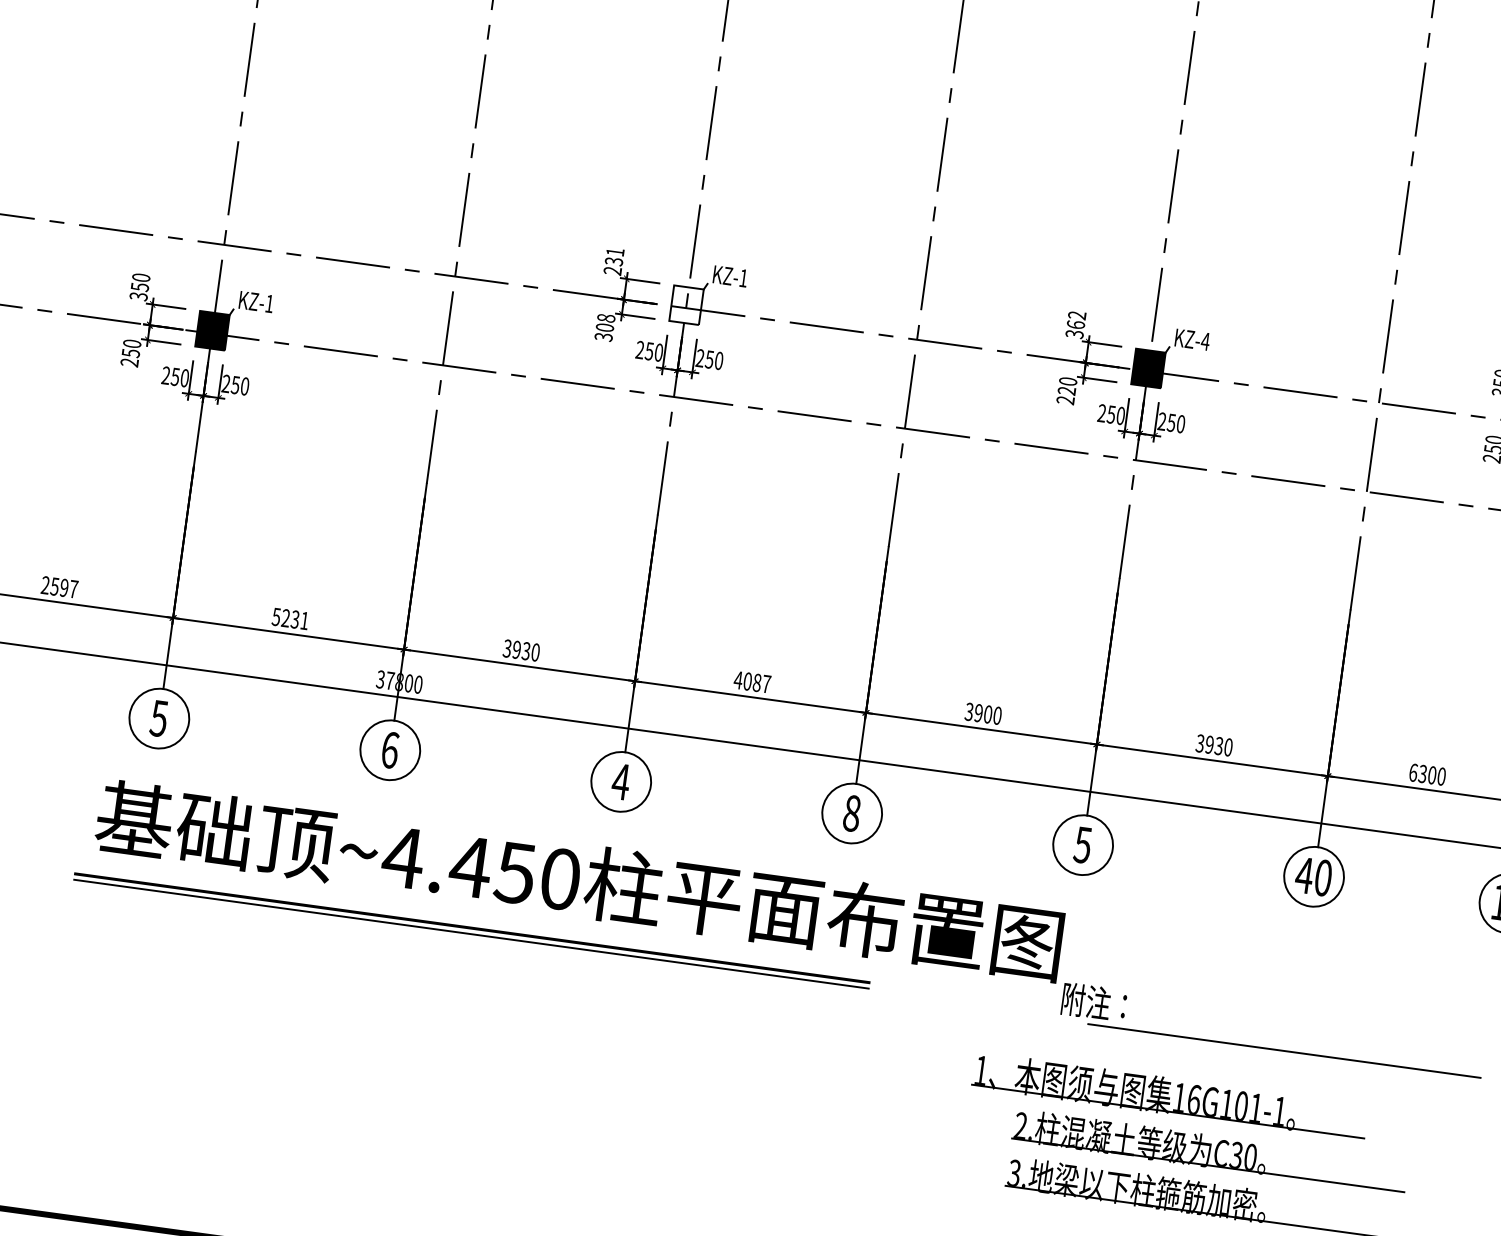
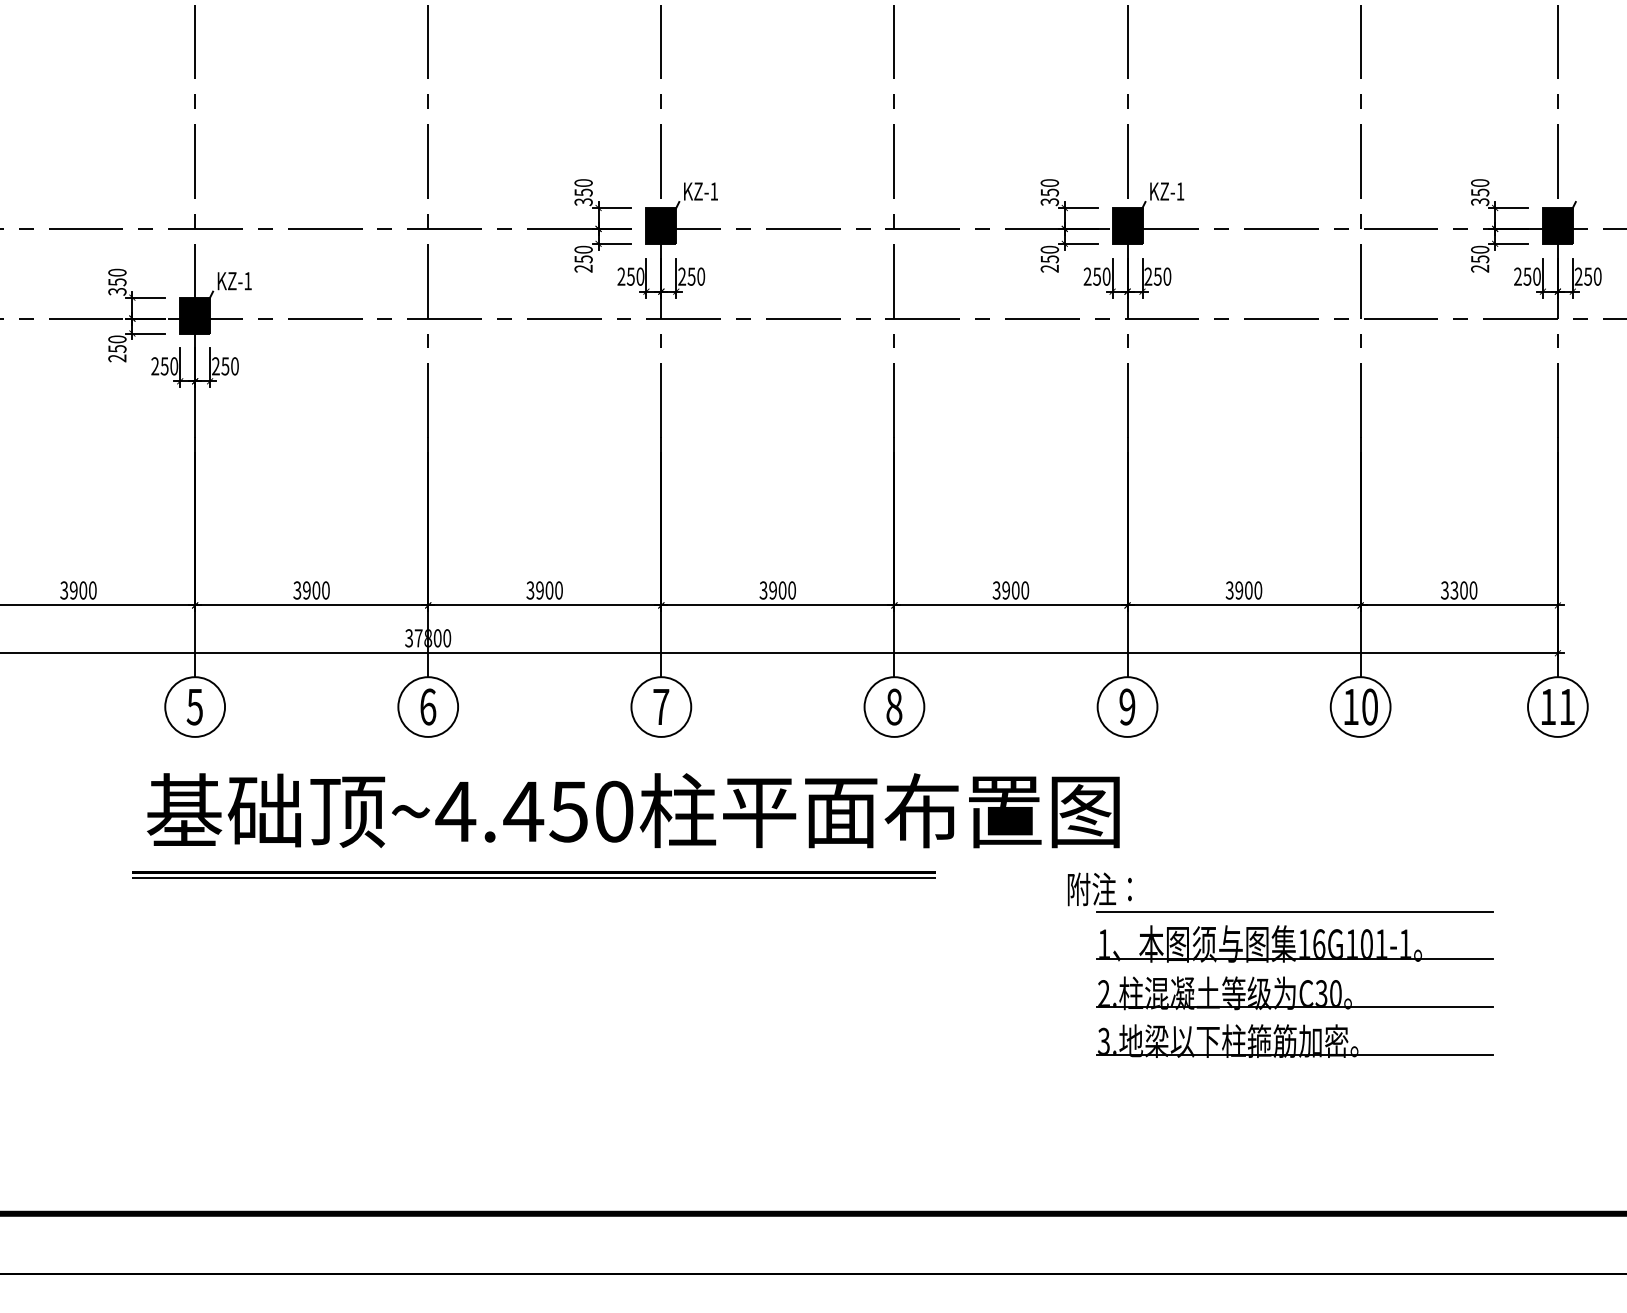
text: (613, 261) -> (583, 192), 231 -> 350
fill: (686, 304) -> (661, 225), added
text: (1076, 319) -> (1049, 187), 362 -> 350
text: (604, 326) -> (583, 258), 308 -> 250
text: (1205, 341) -> (1180, 191), KZ-4 -> KZ-1
text: (1066, 391) -> (1049, 259), 220 -> 250
text: (59, 587) -> (78, 590), 2597 -> 3900
text: (290, 618) -> (311, 590), 5231 -> 3900
text: (526, 651) -> (549, 590), 3930 -> 3900
text: (752, 682) -> (777, 590), 4087 -> 3900
text: (1218, 746) -> (1248, 590), 3930 -> 3900
text: (1412, 772) -> (1444, 590), 6300 -> 3300
text: (620, 781) -> (660, 706), 4 -> 7
text: (1083, 844) -> (1127, 706), 5 -> 9
text: (1304, 874) -> (1350, 706), 40 -> 10
part: (1270, 1048) -> (1280, 911), moved
part: (1169, 1095) -> (1294, 943), moved

